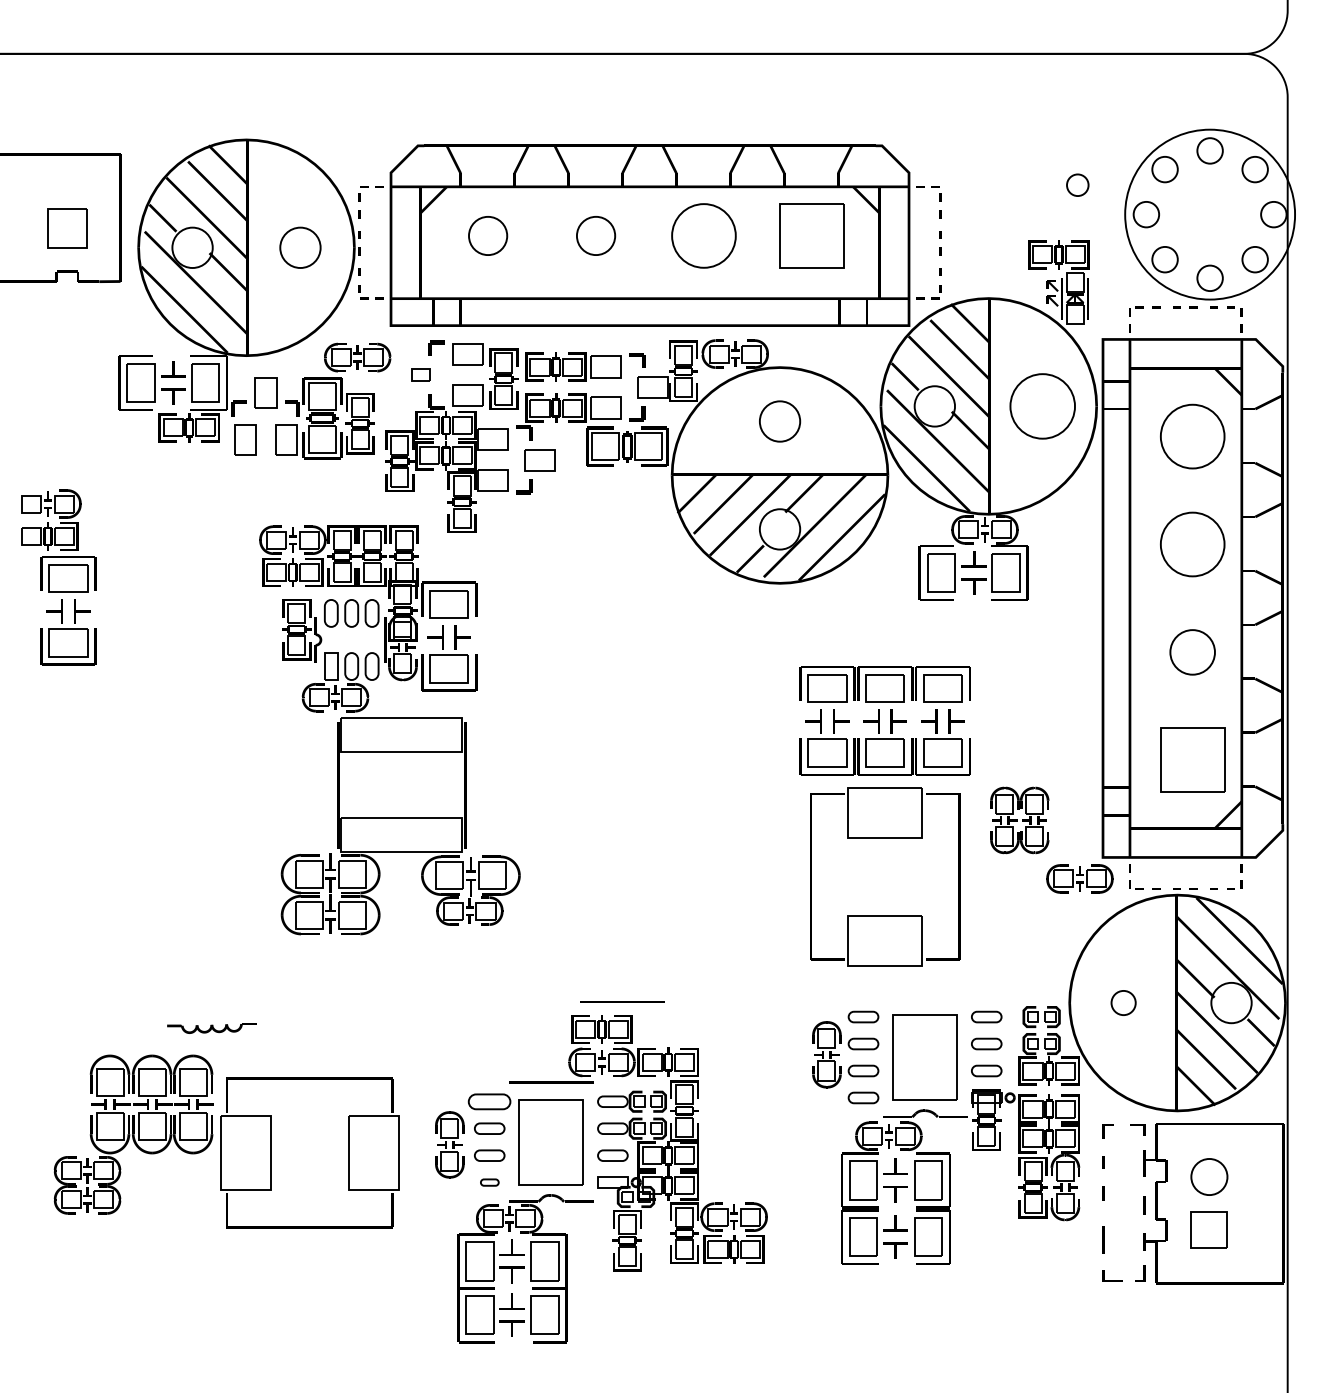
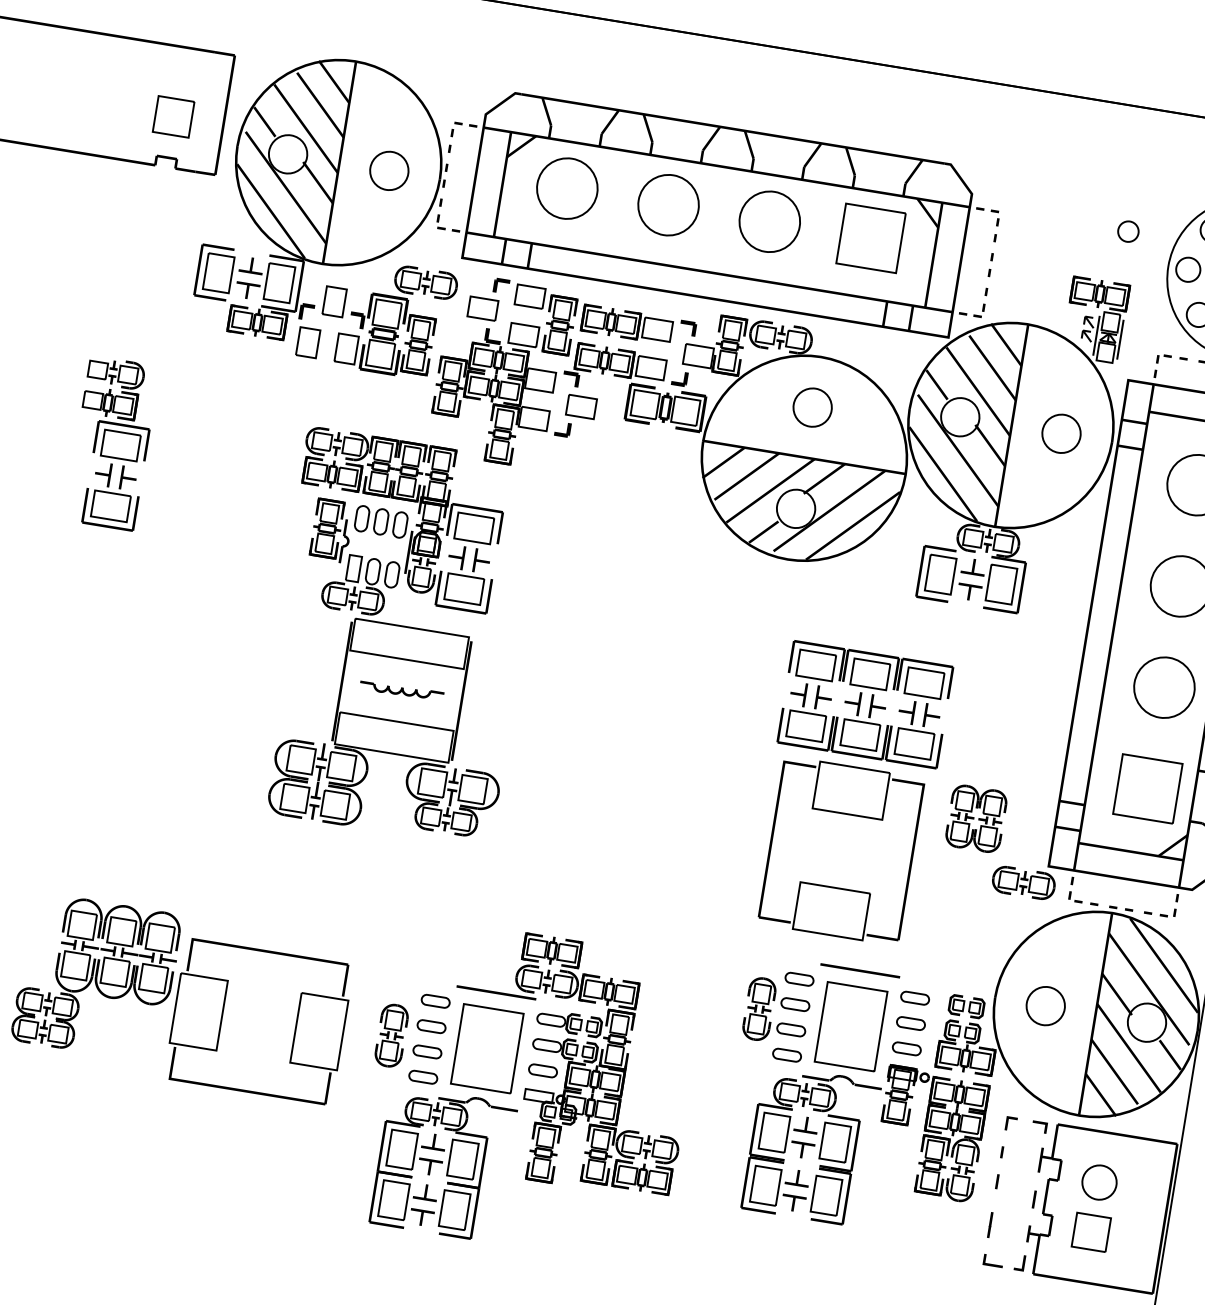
circle: (487, 235) -> (566, 188), size x1.67
circle: (595, 235) -> (668, 204), size x1.67
part: (420, 374) -> (482, 308), size x1.67
circle: (1042, 406) -> (1061, 433), size x0.62
circle: (1192, 652) -> (1164, 687), size x1.43
line: (622, 1001) -> (860, 970), moved
circle: (1123, 1002) -> (1045, 1005), size x1.67
part: (211, 1028) -> (401, 691), moved
part: (489, 1101) -> (435, 1001), size x0.71
part: (489, 1182) -> (423, 1077), size x1.67

